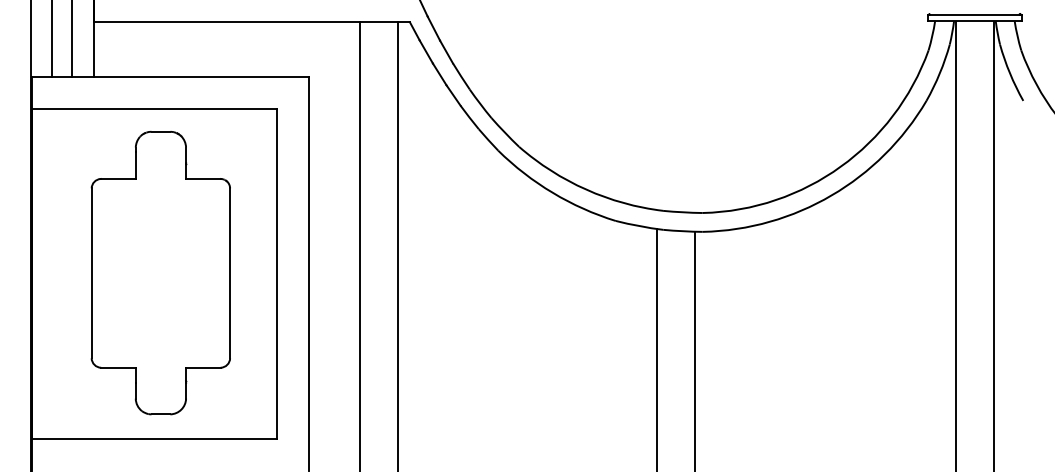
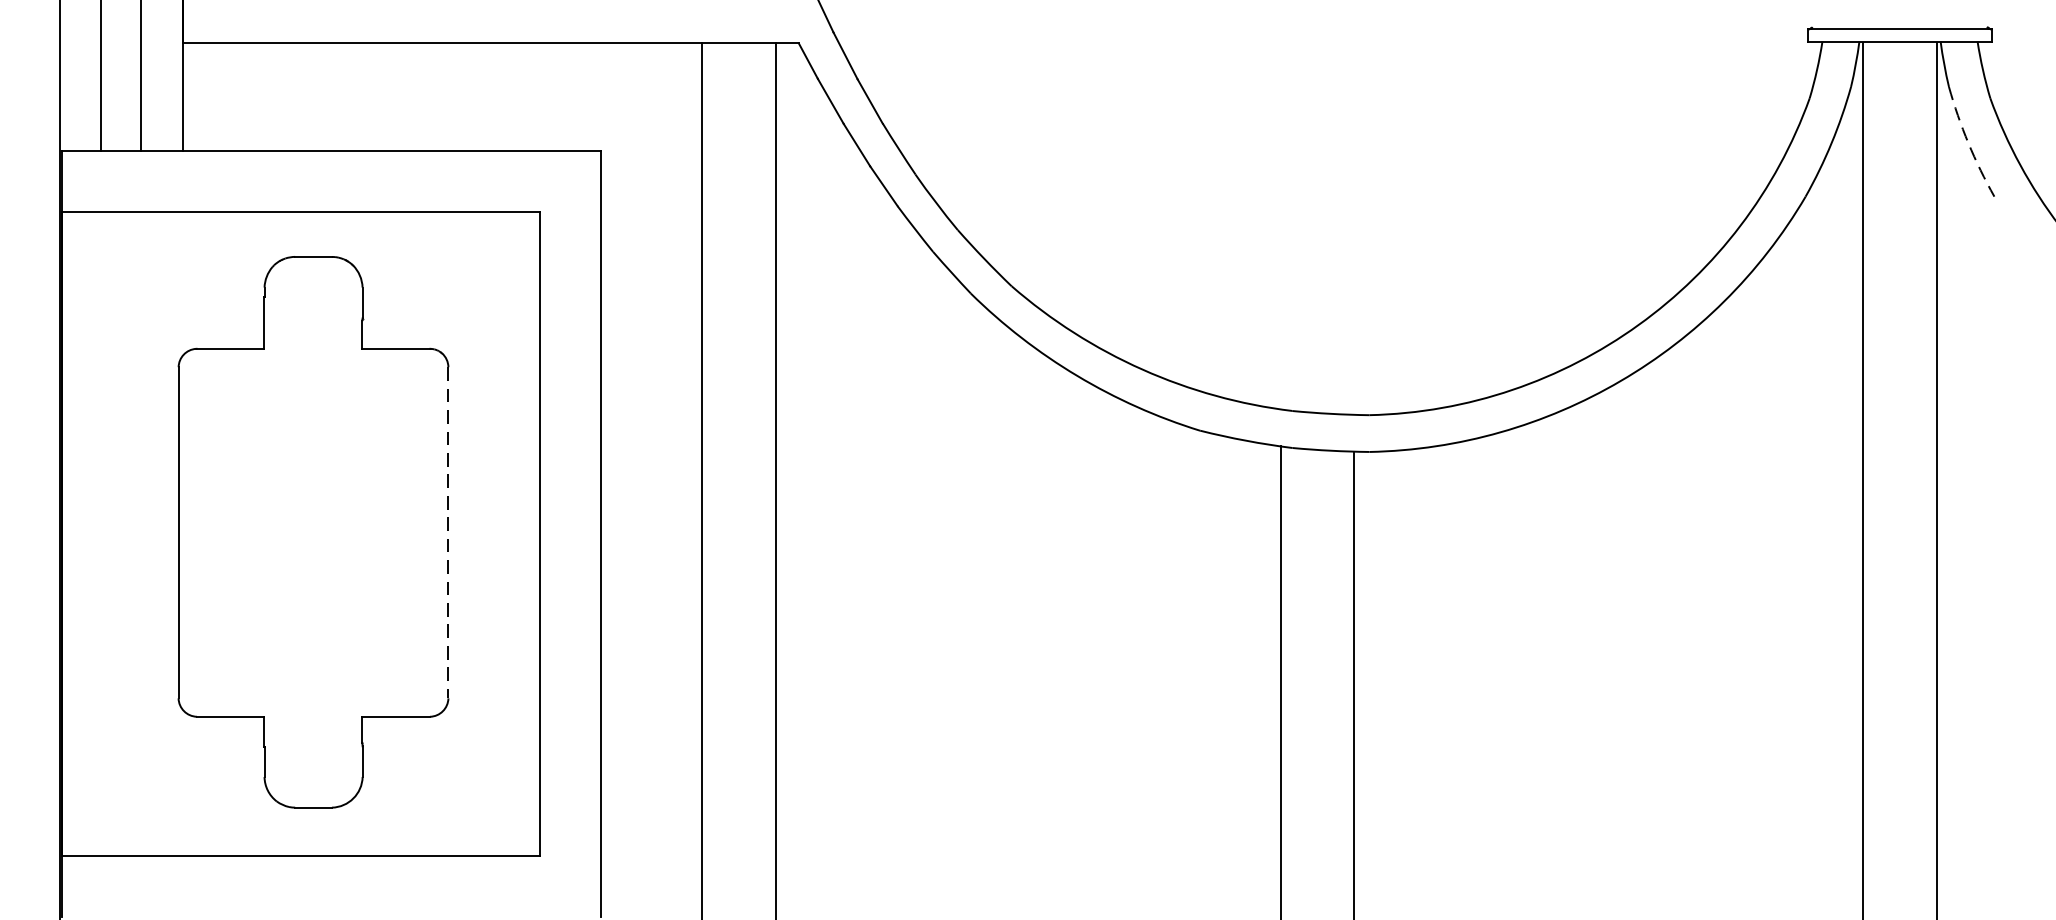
arc: (1010, 73) -> (1969, 143), solid -> dashed
line: (230, 273) -> (449, 533), solid -> dashed

